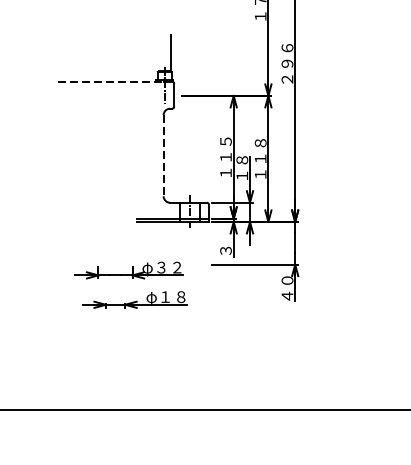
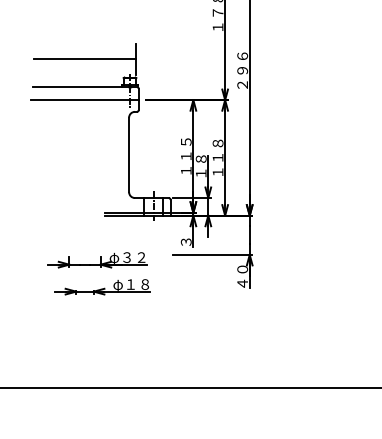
line: (114, 50) -> (84, 58), added
line: (116, 82) -> (85, 87), dashed -> solid
line: (114, 96) -> (84, 100), added
line: (164, 156) -> (129, 155), dashed -> solid

